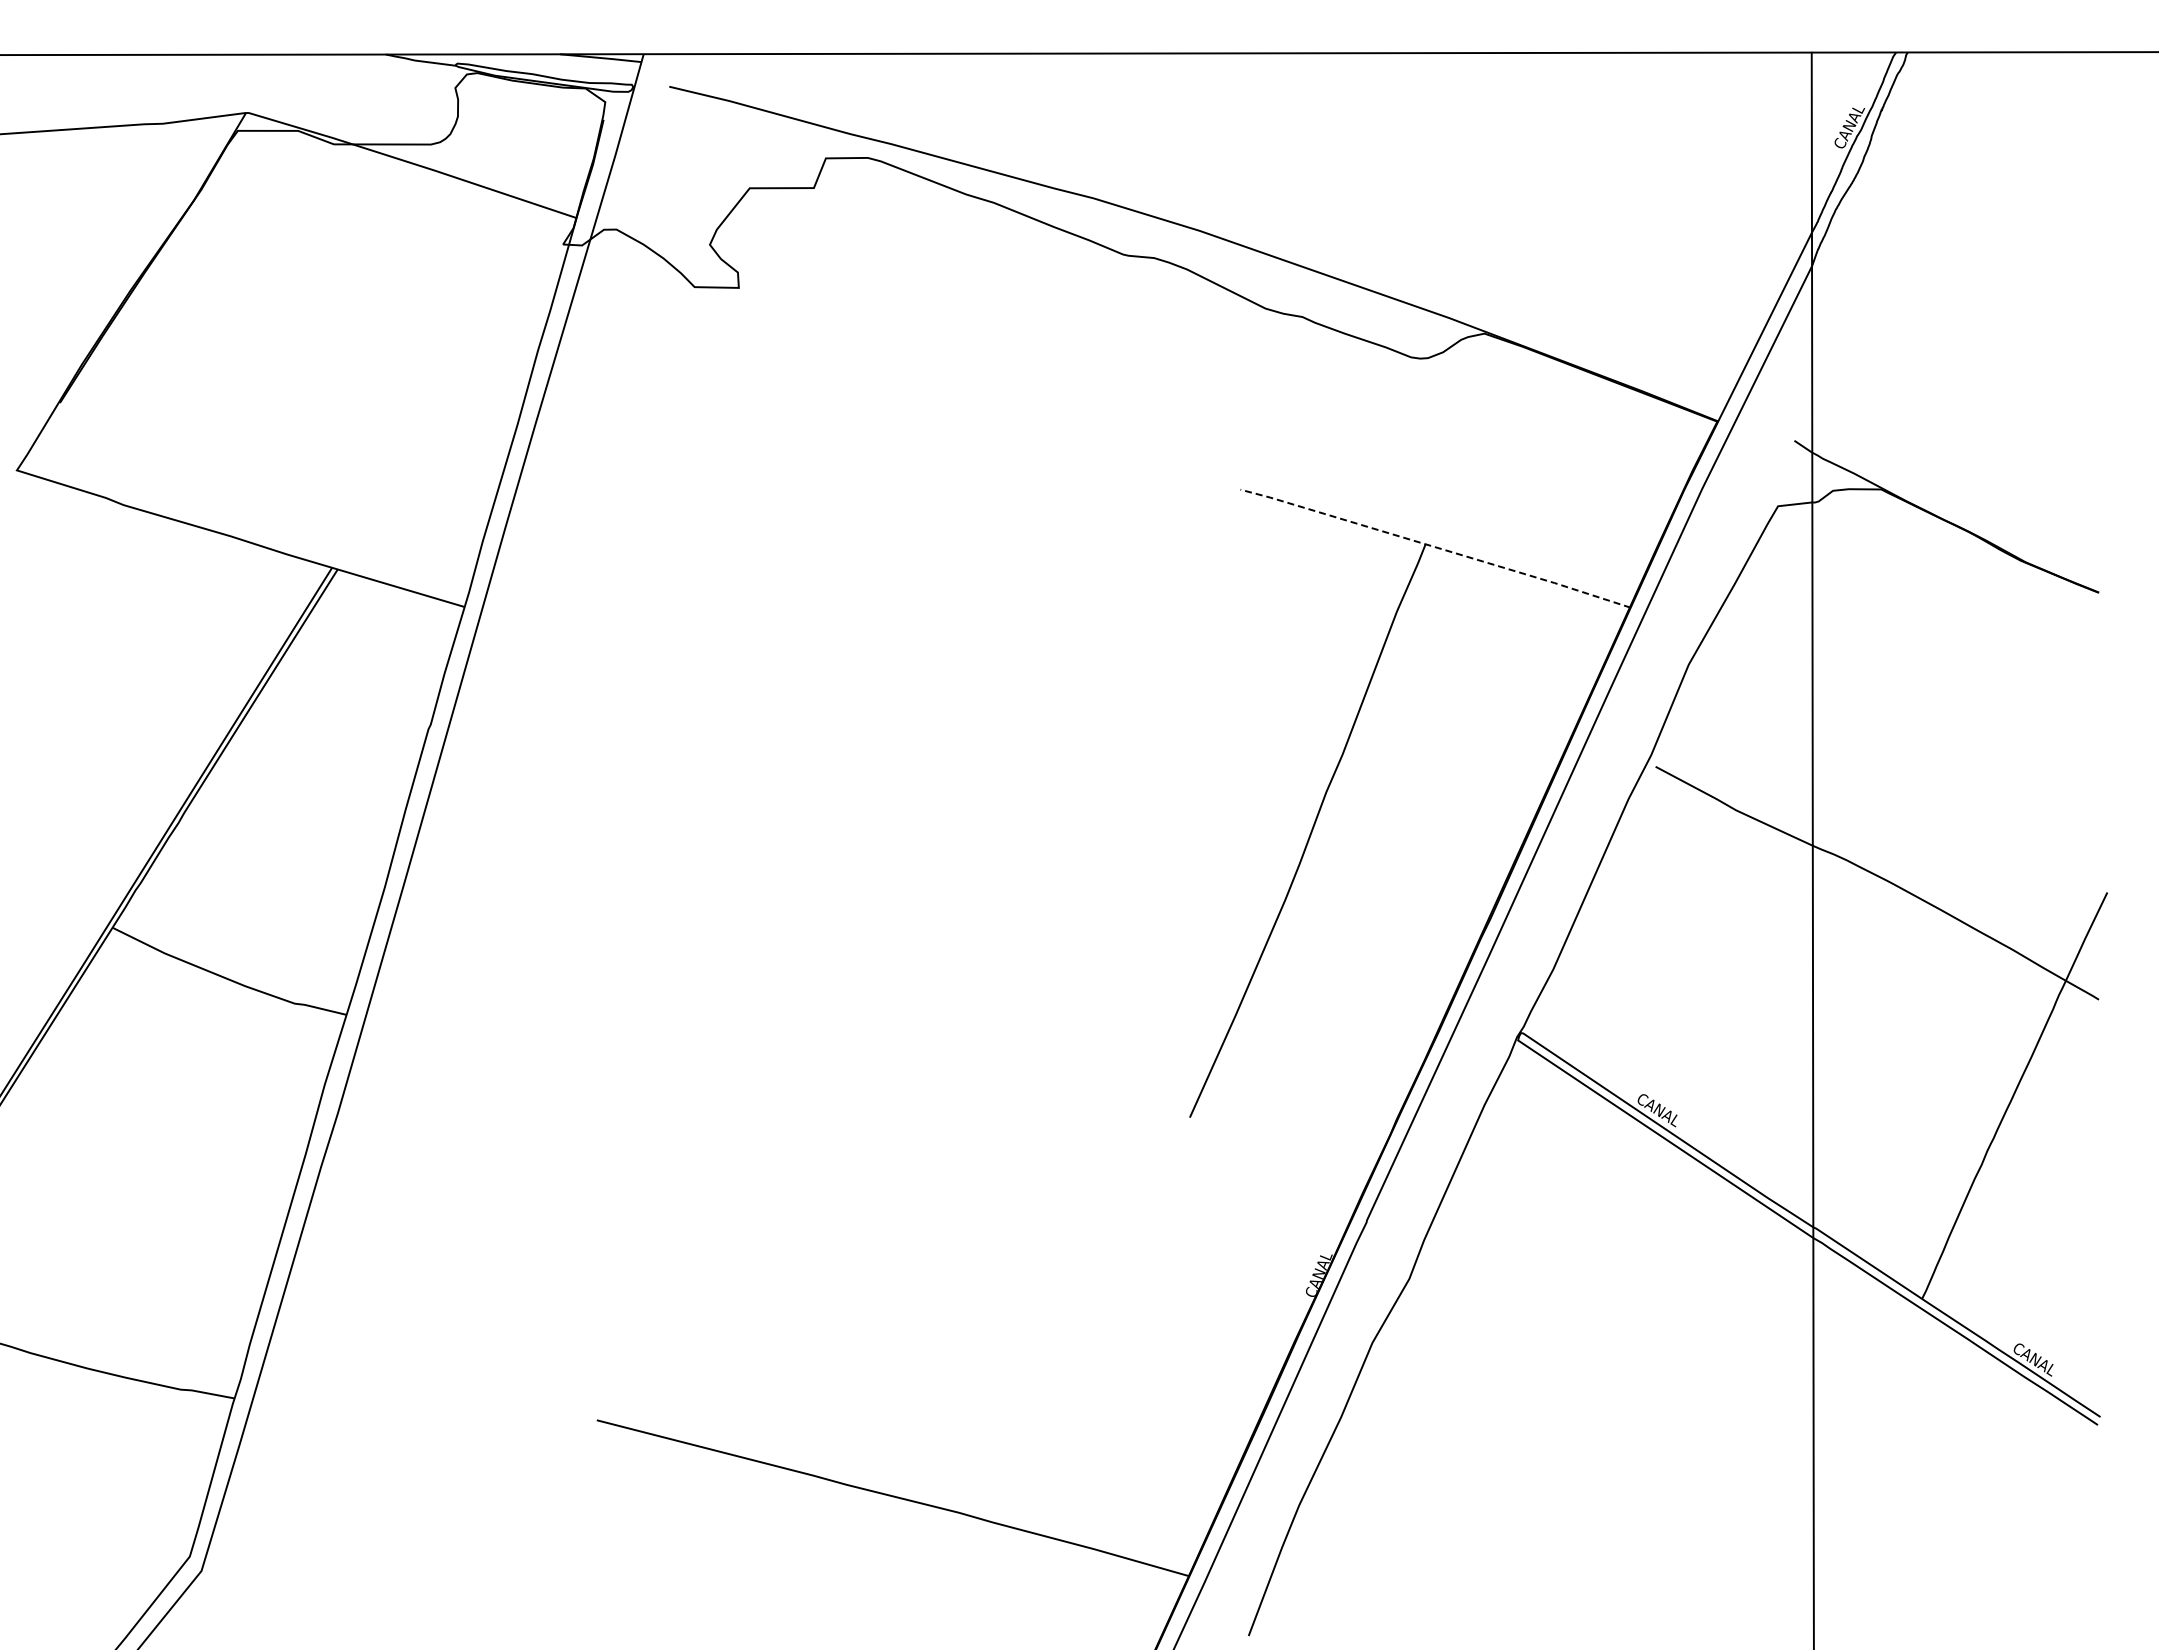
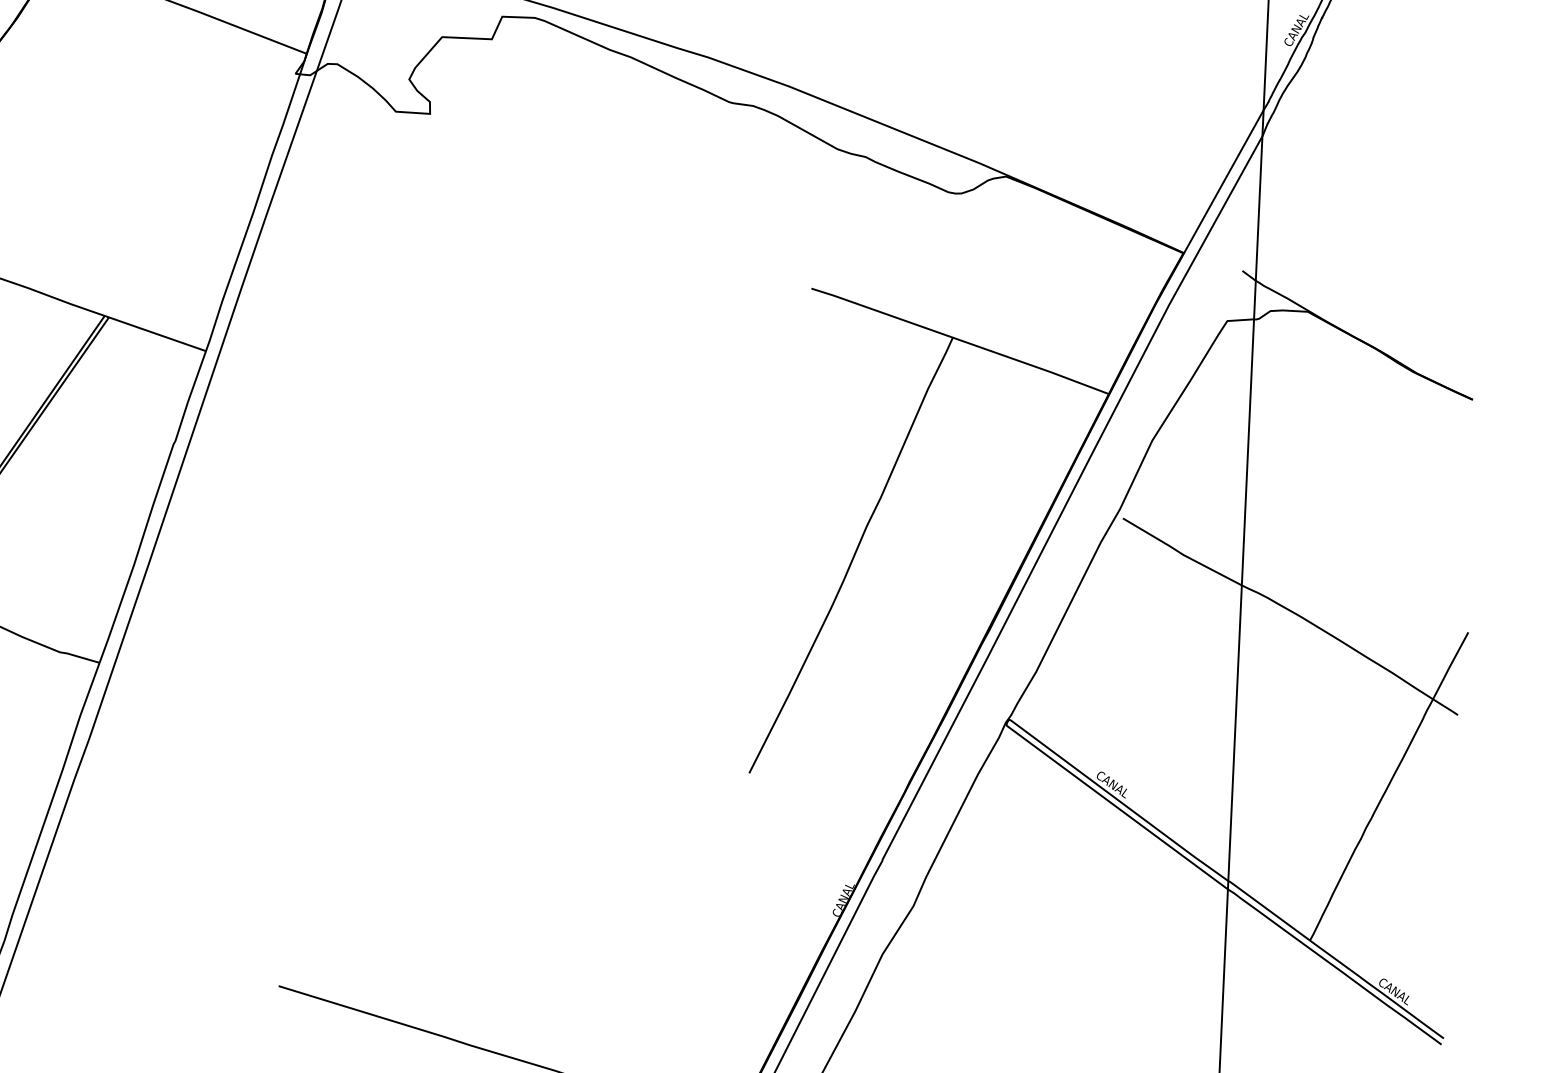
line: (1435, 547) -> (960, 340), dashed -> solid

